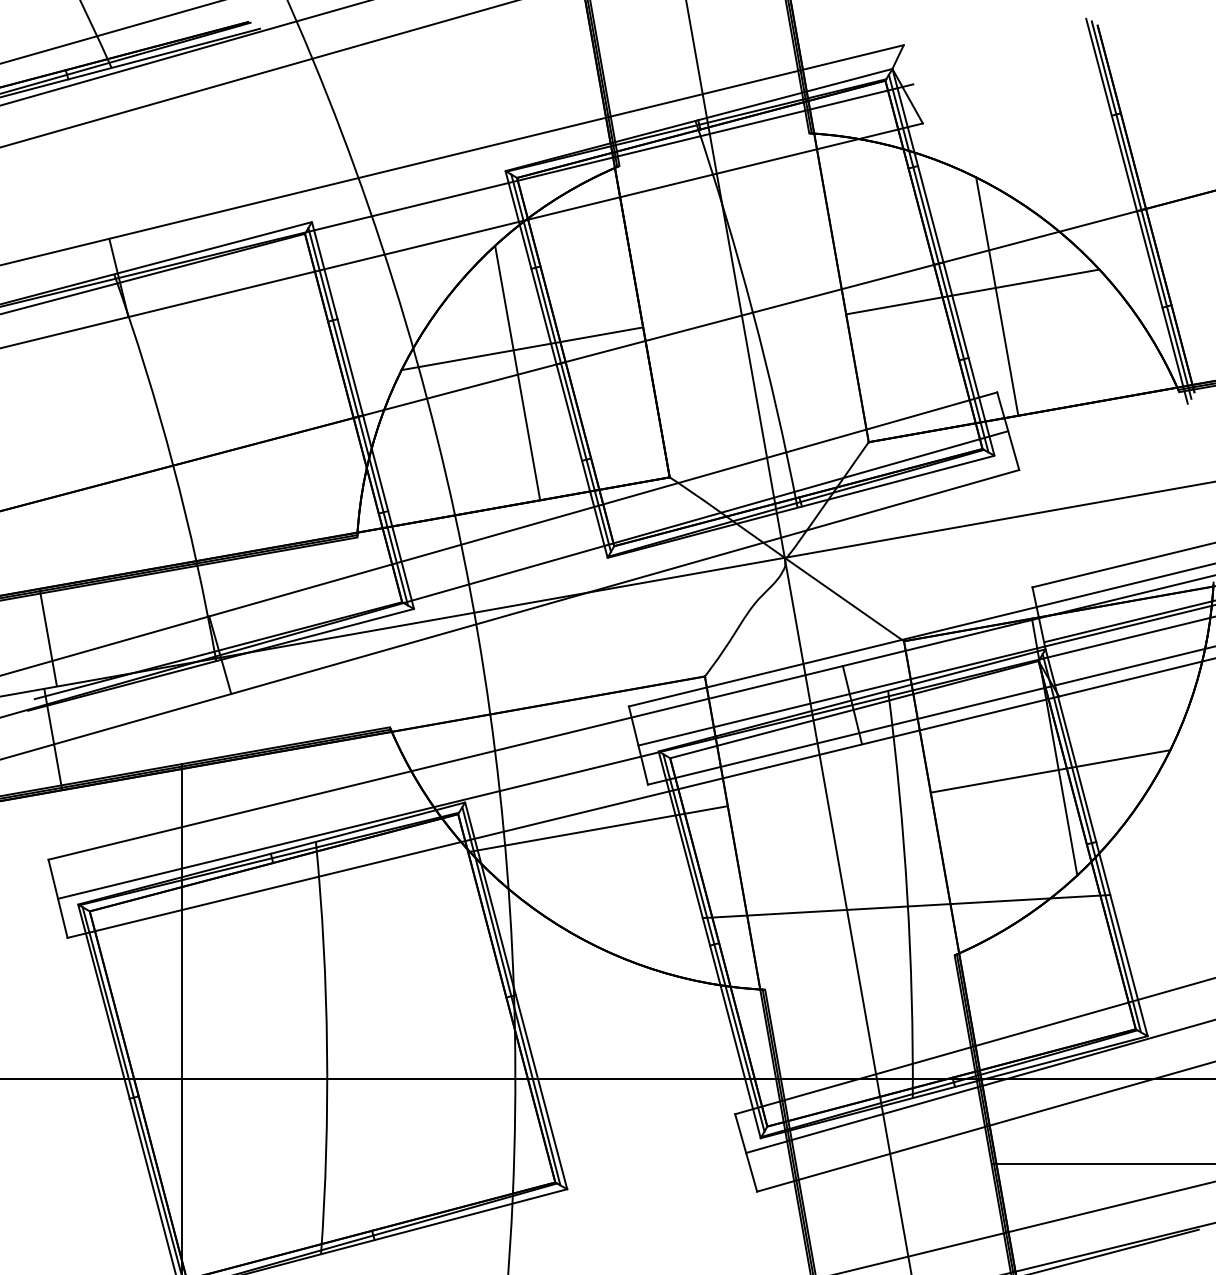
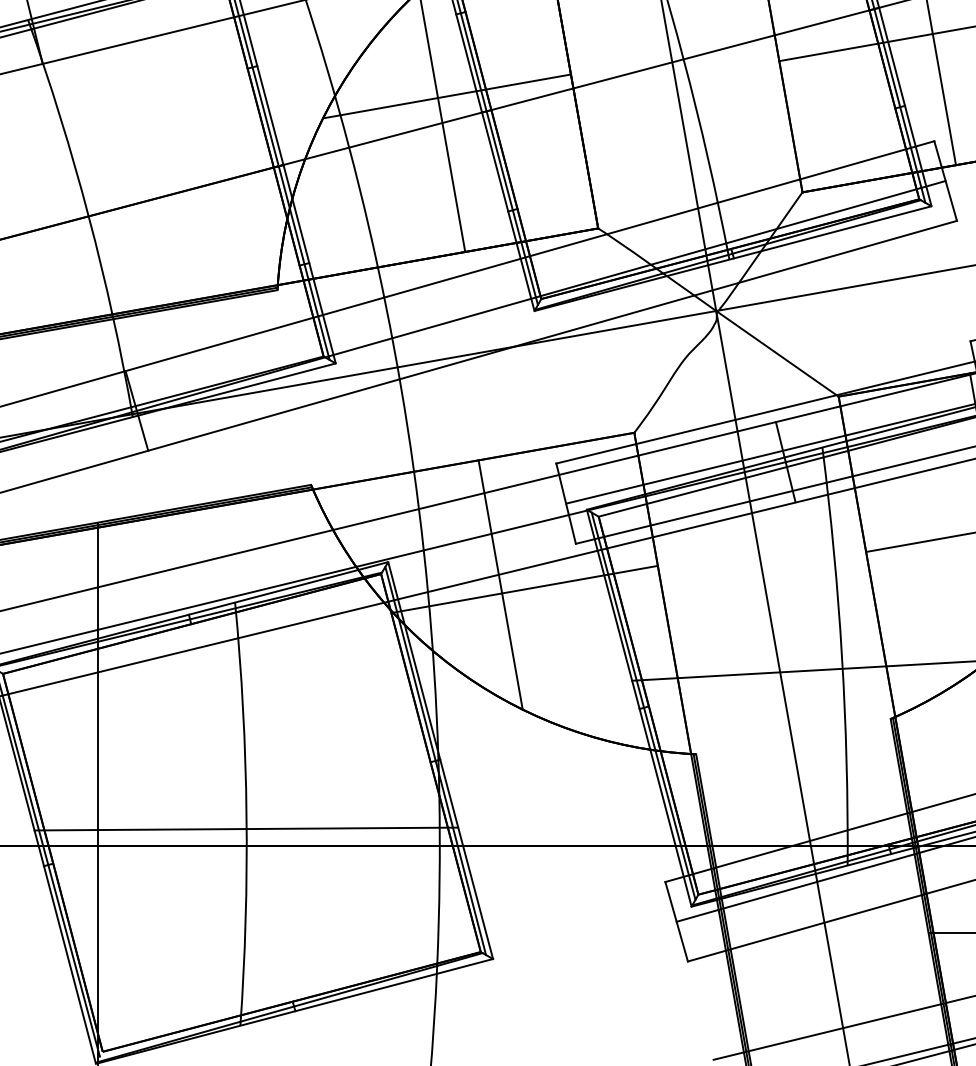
line: (574, 824) -> (500, 584), added
line: (326, 1062) -> (245, 828), added

